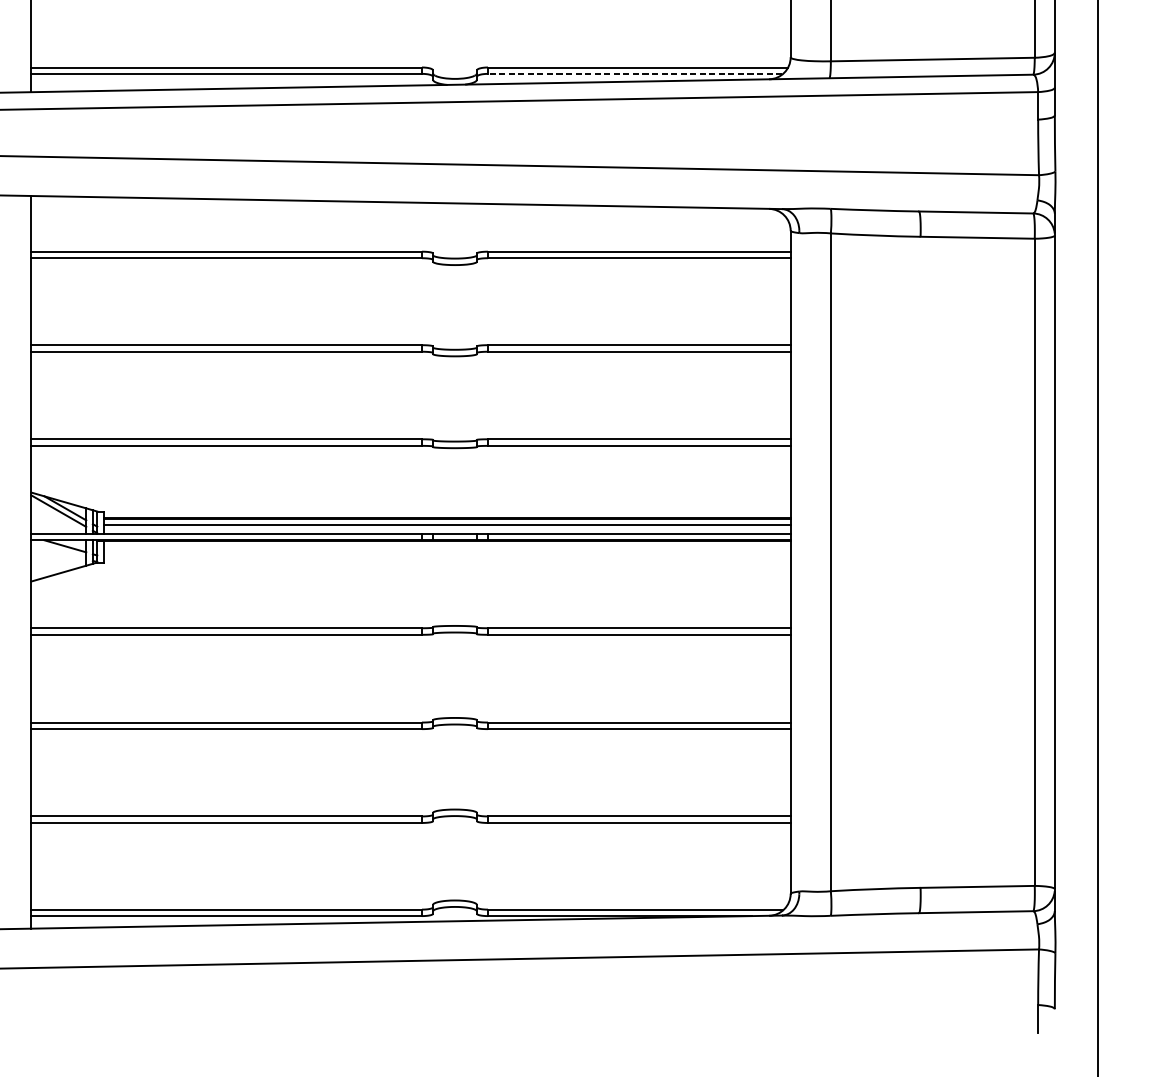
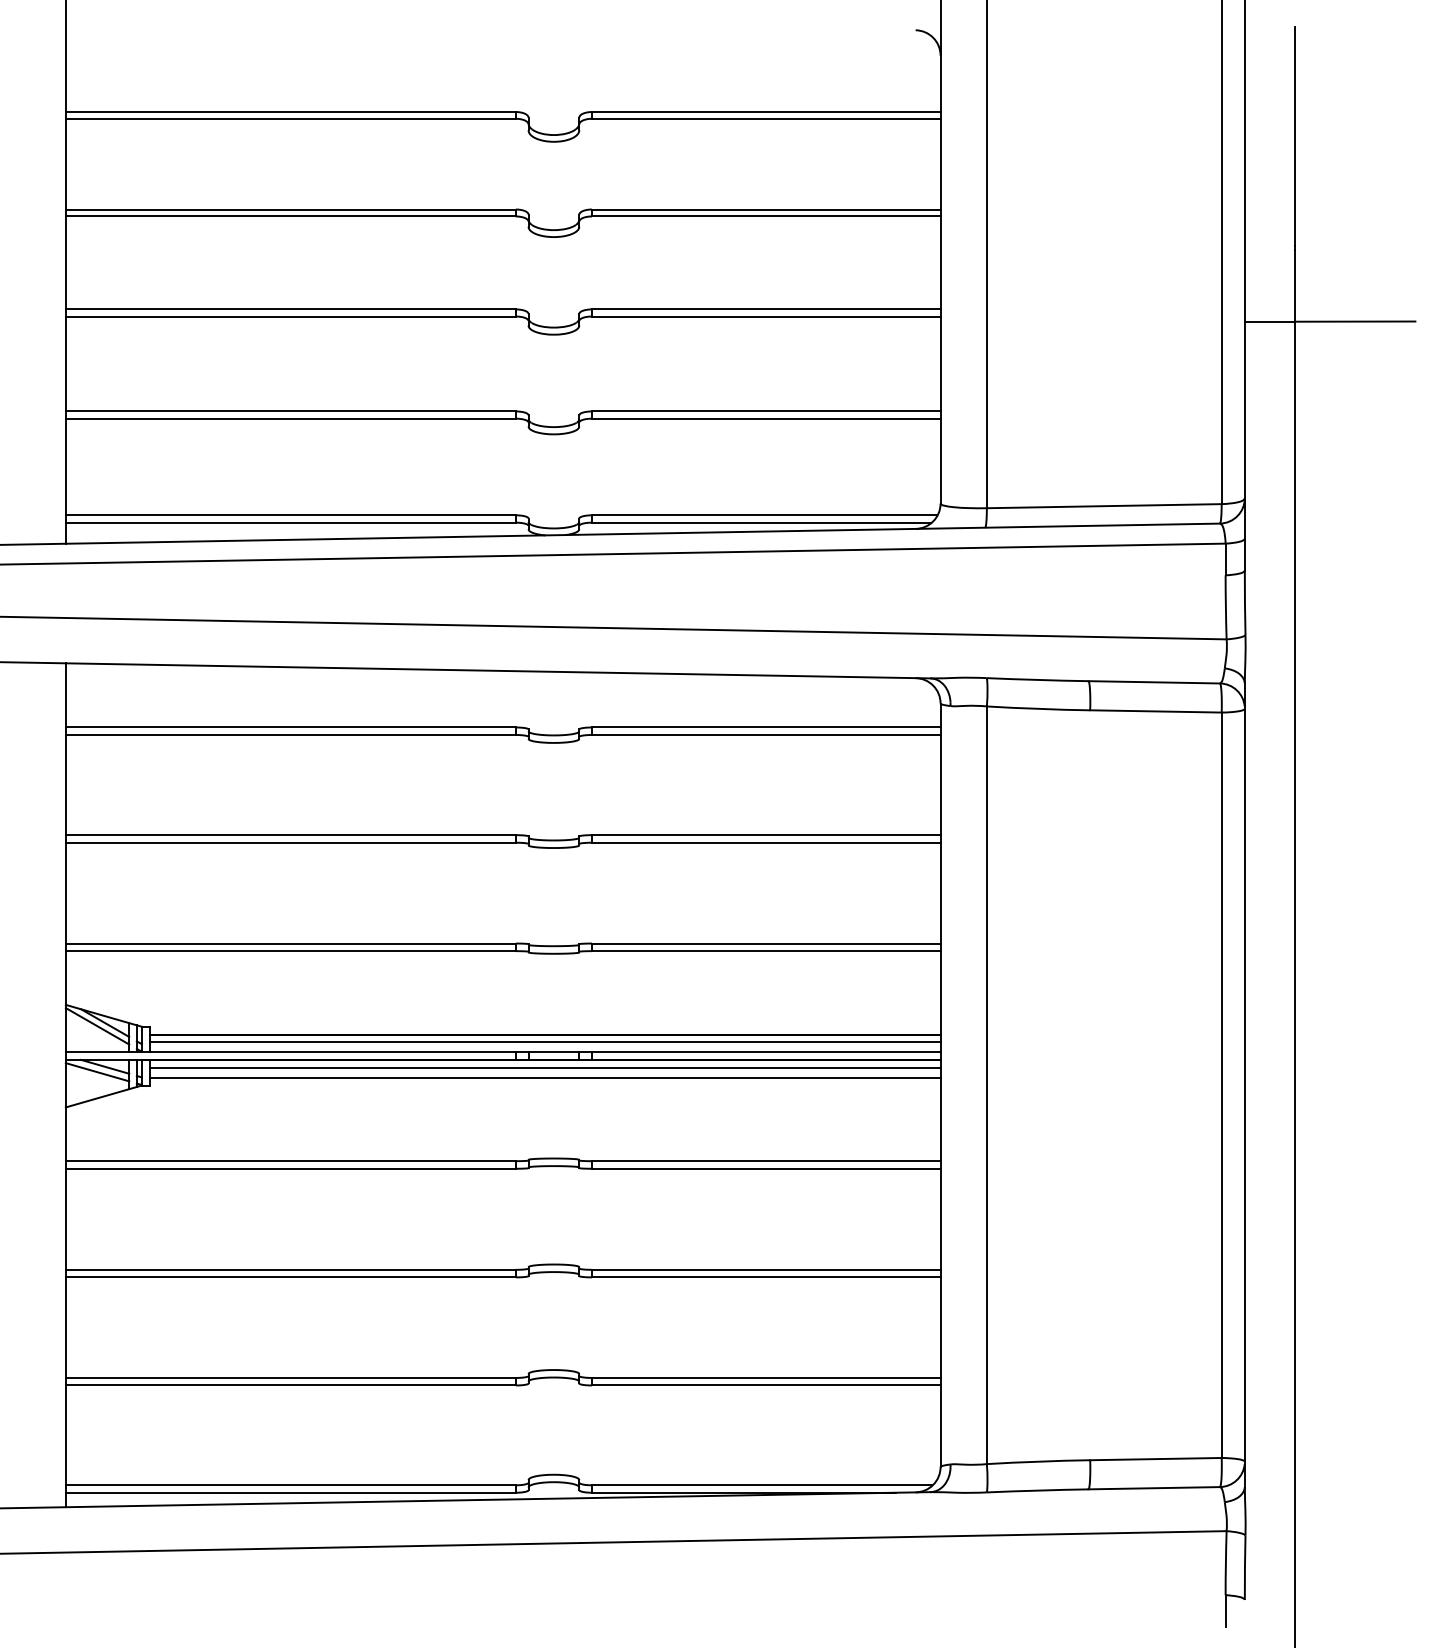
line: (634, 73) -> (760, 522), dashed -> solid
line: (446, 546) -> (544, 1067), added
line: (58, 551) -> (97, 1072), added
line: (446, 555) -> (544, 1077), added

